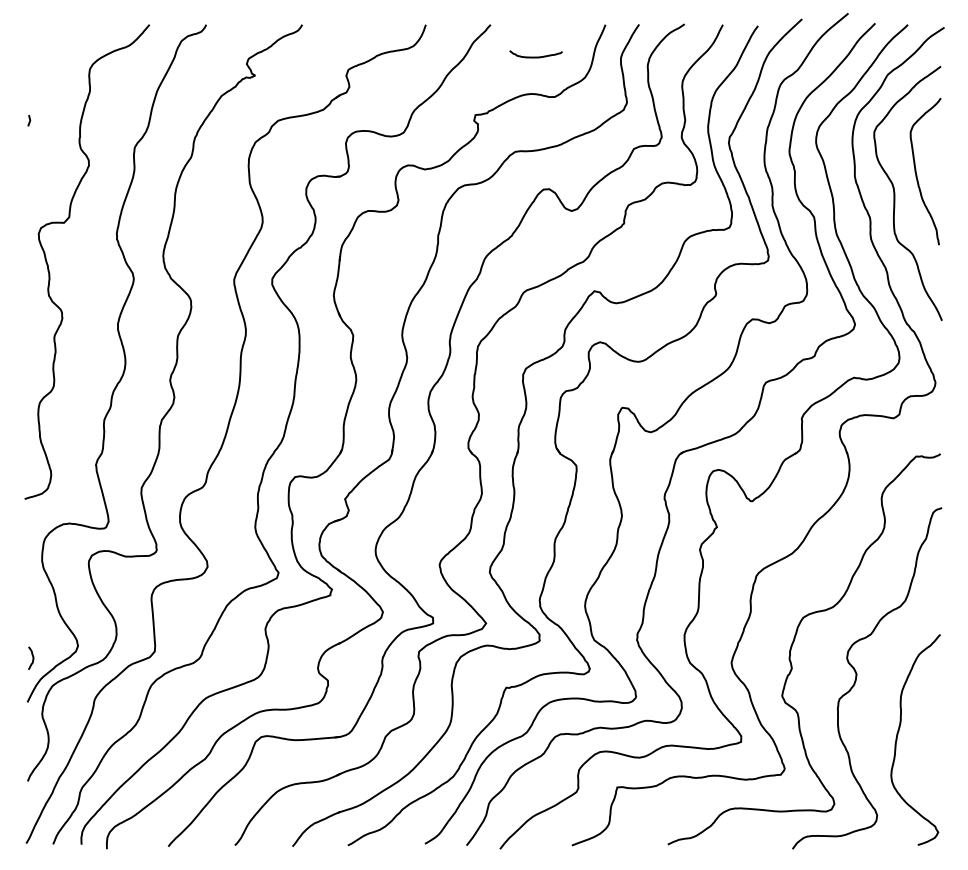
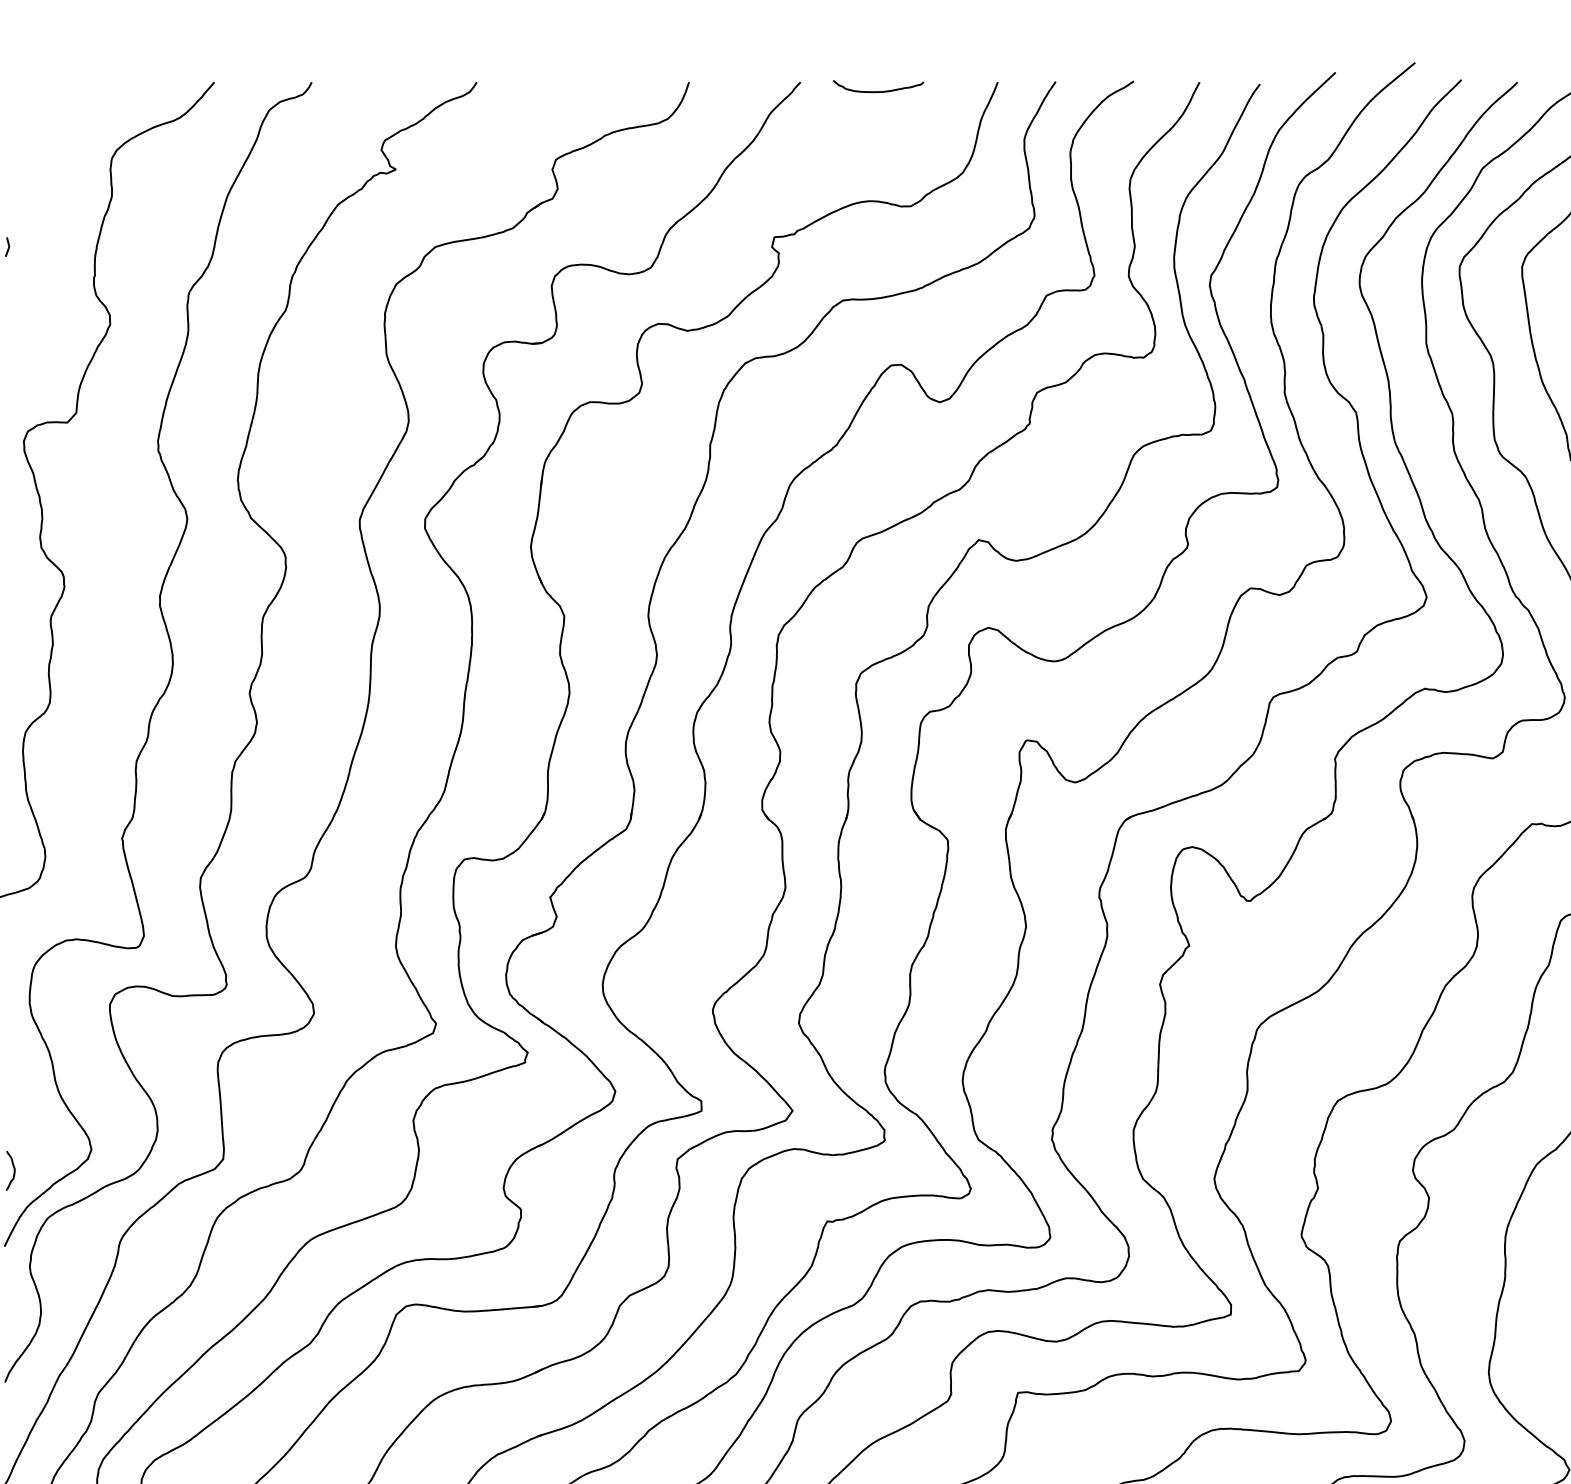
curve: (535, 56) -> (877, 90), moved

